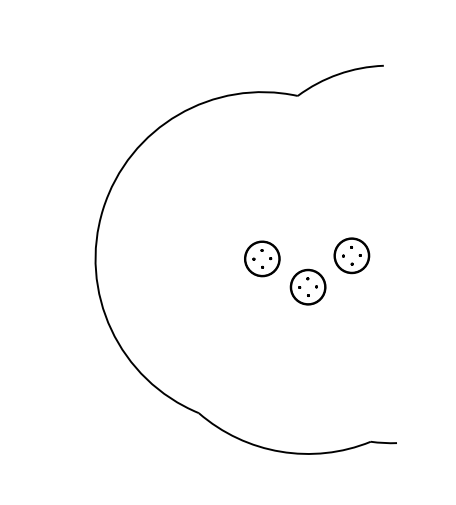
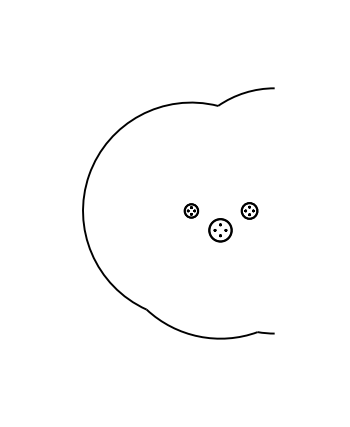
part: (351, 255) -> (249, 210), size x0.7
part: (262, 258) -> (191, 210), size x0.6

